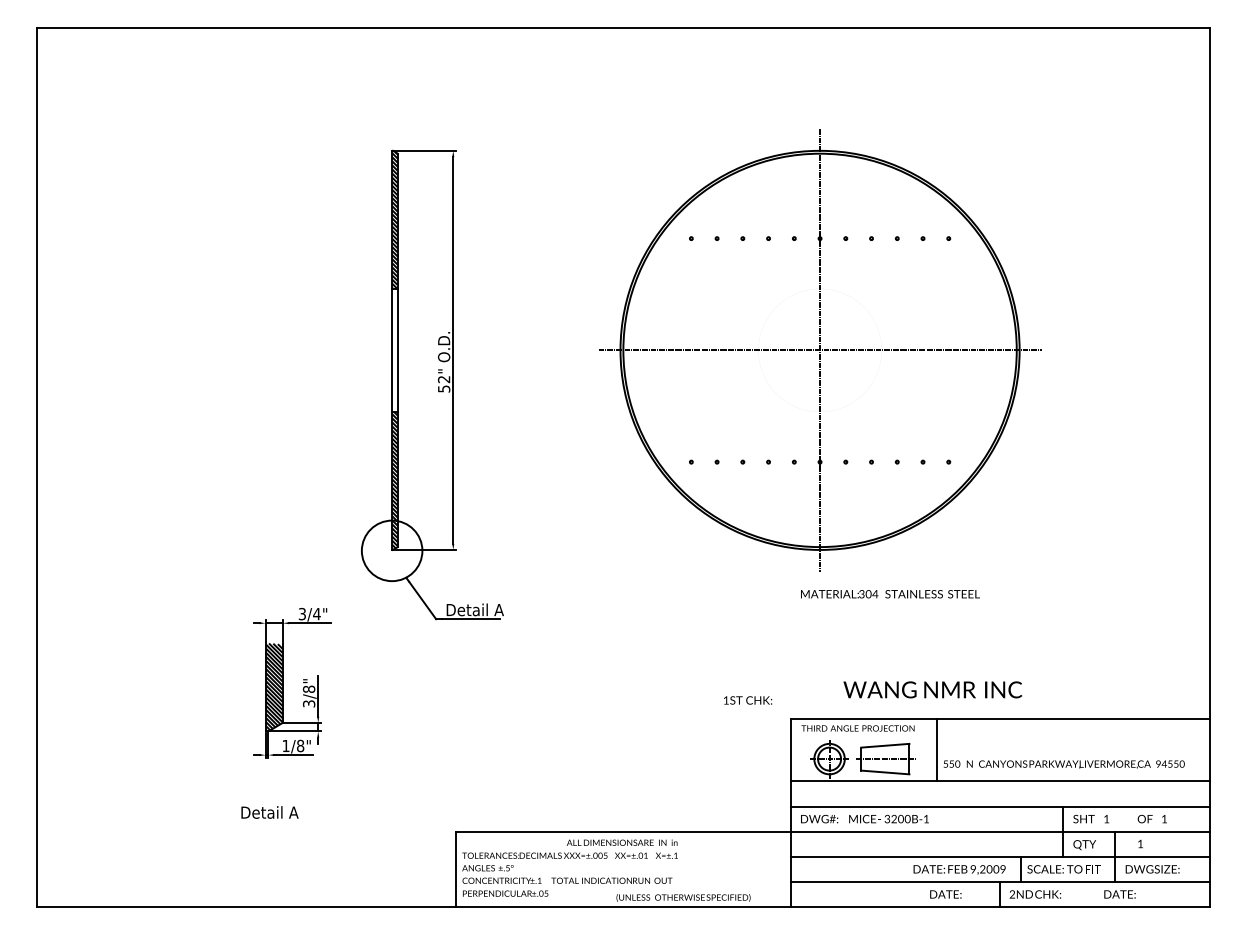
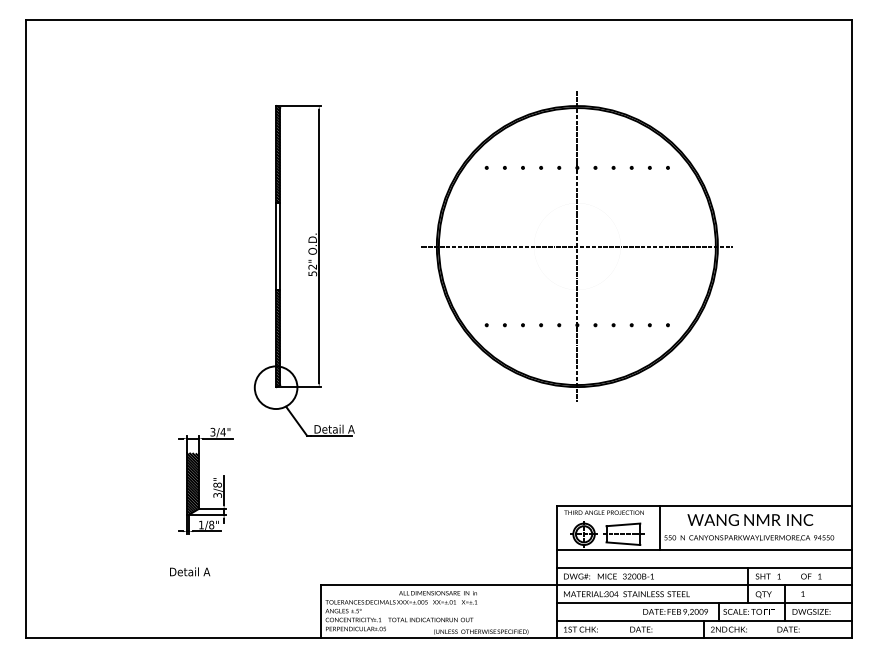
text: (890, 594) -> (626, 594), moved
text: (932, 689) -> (750, 519), moved
text: (748, 700) -> (581, 629), moved
text: (945, 894) -> (641, 629), moved

